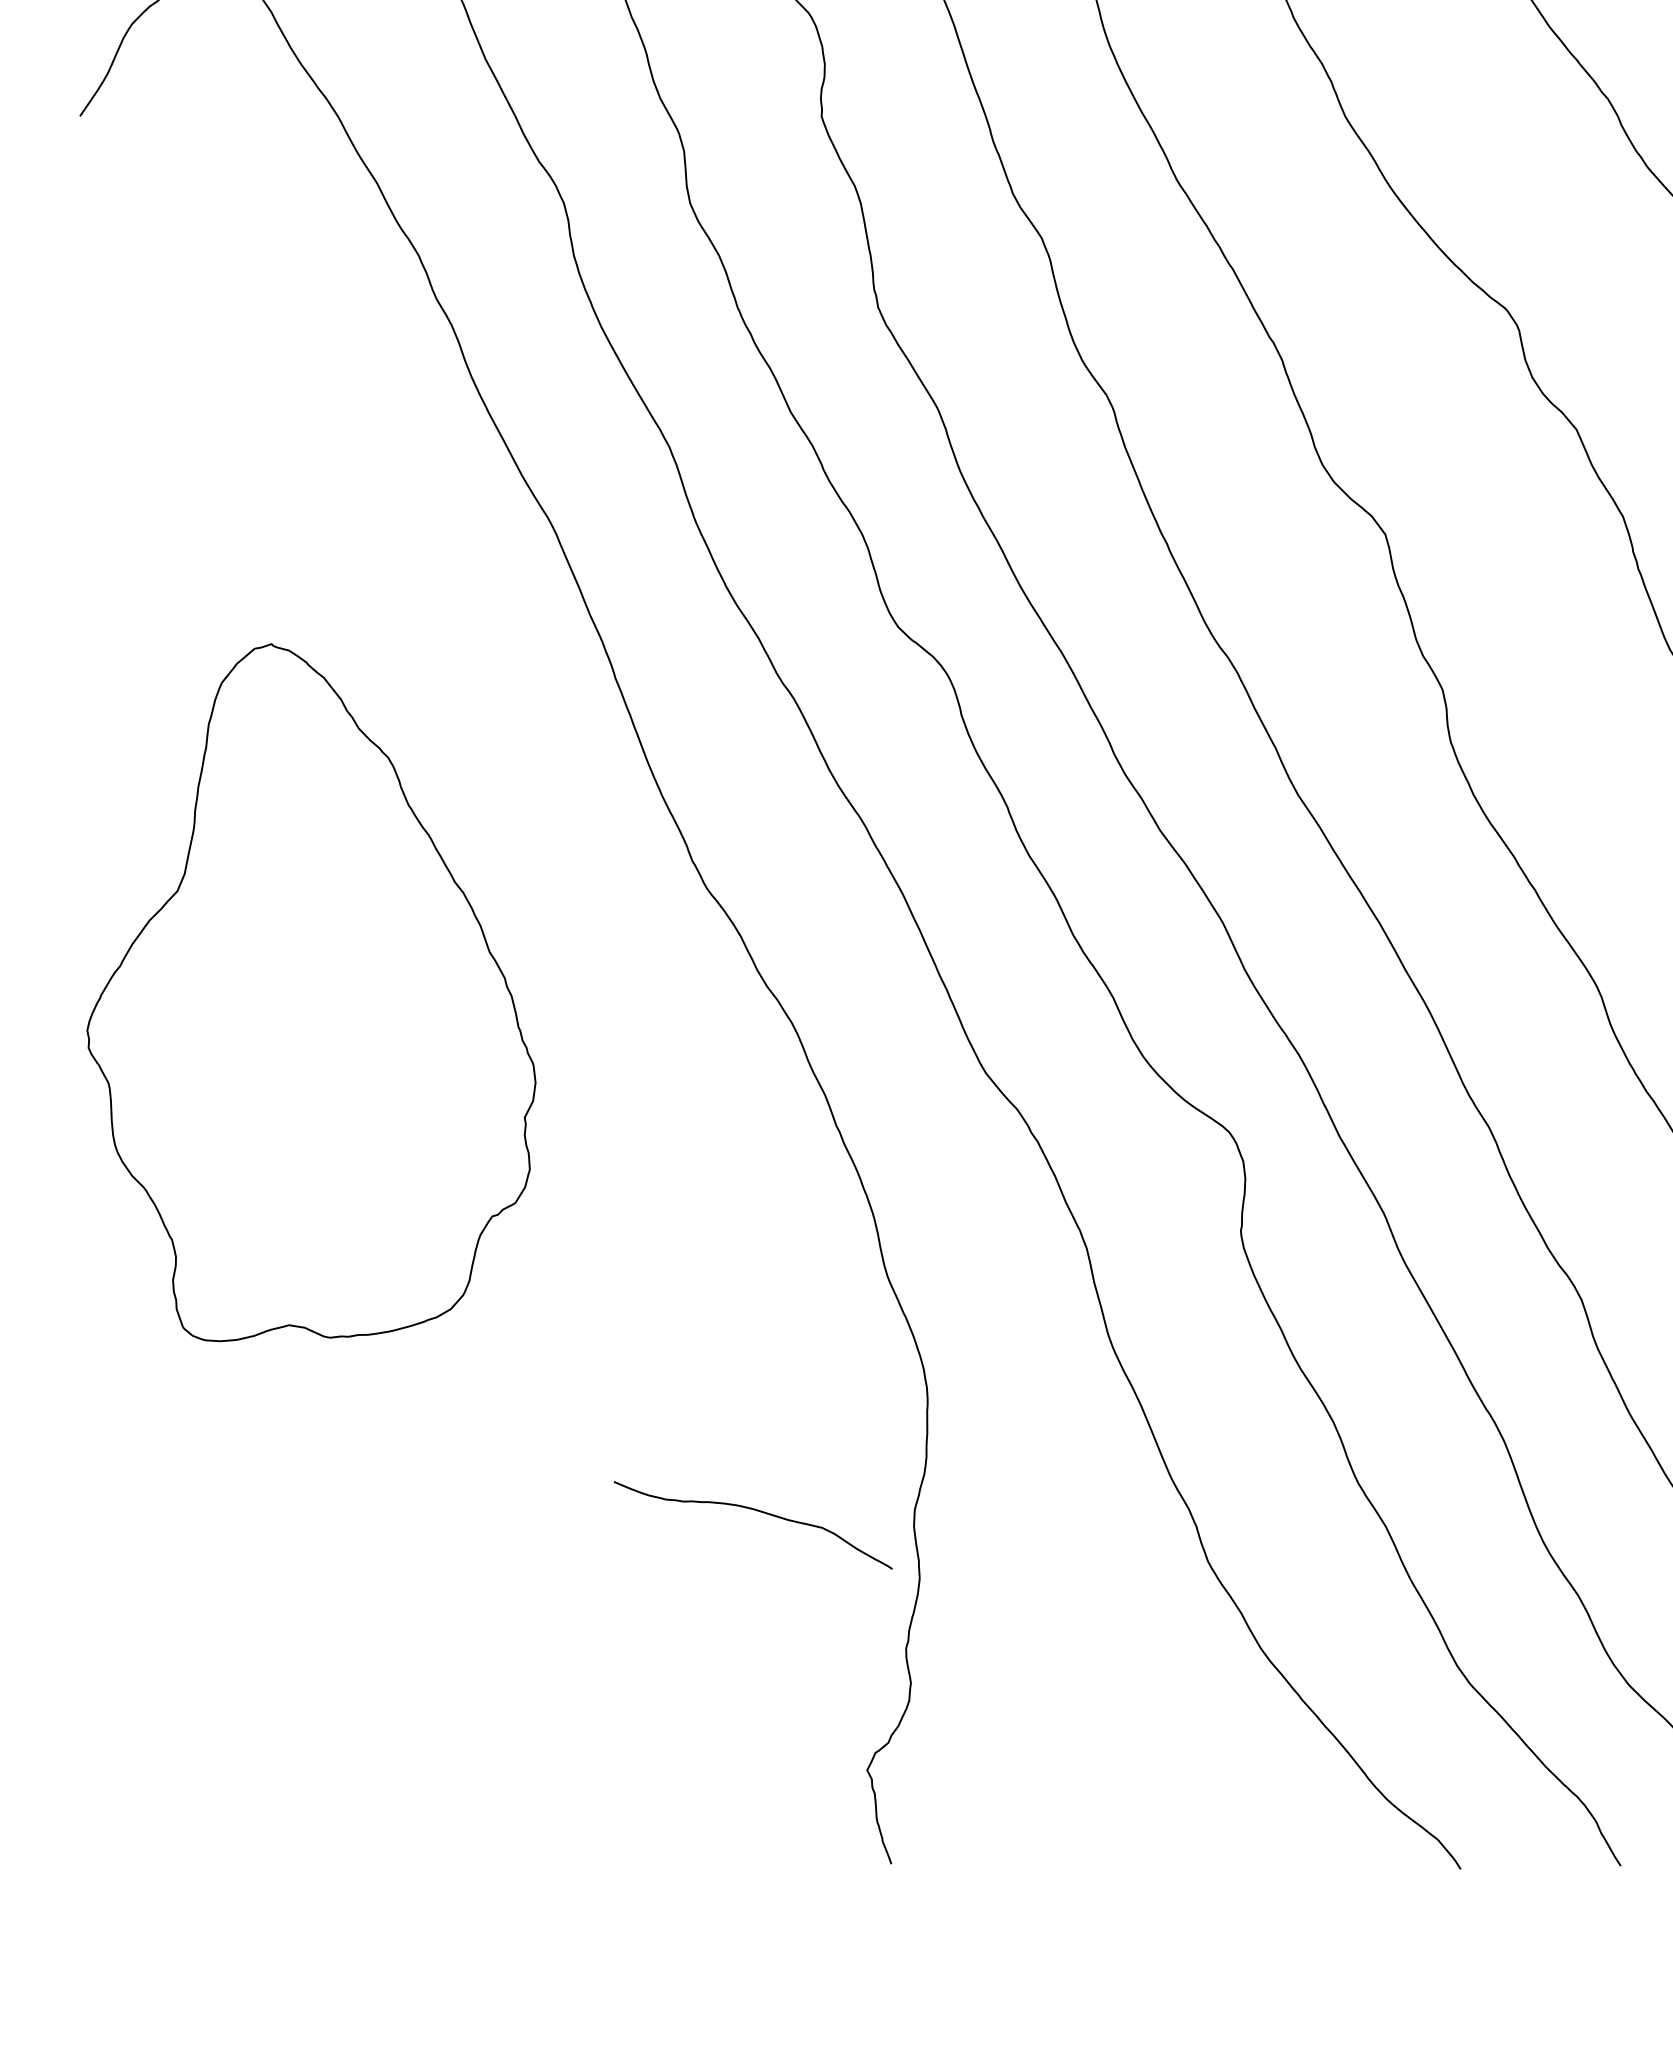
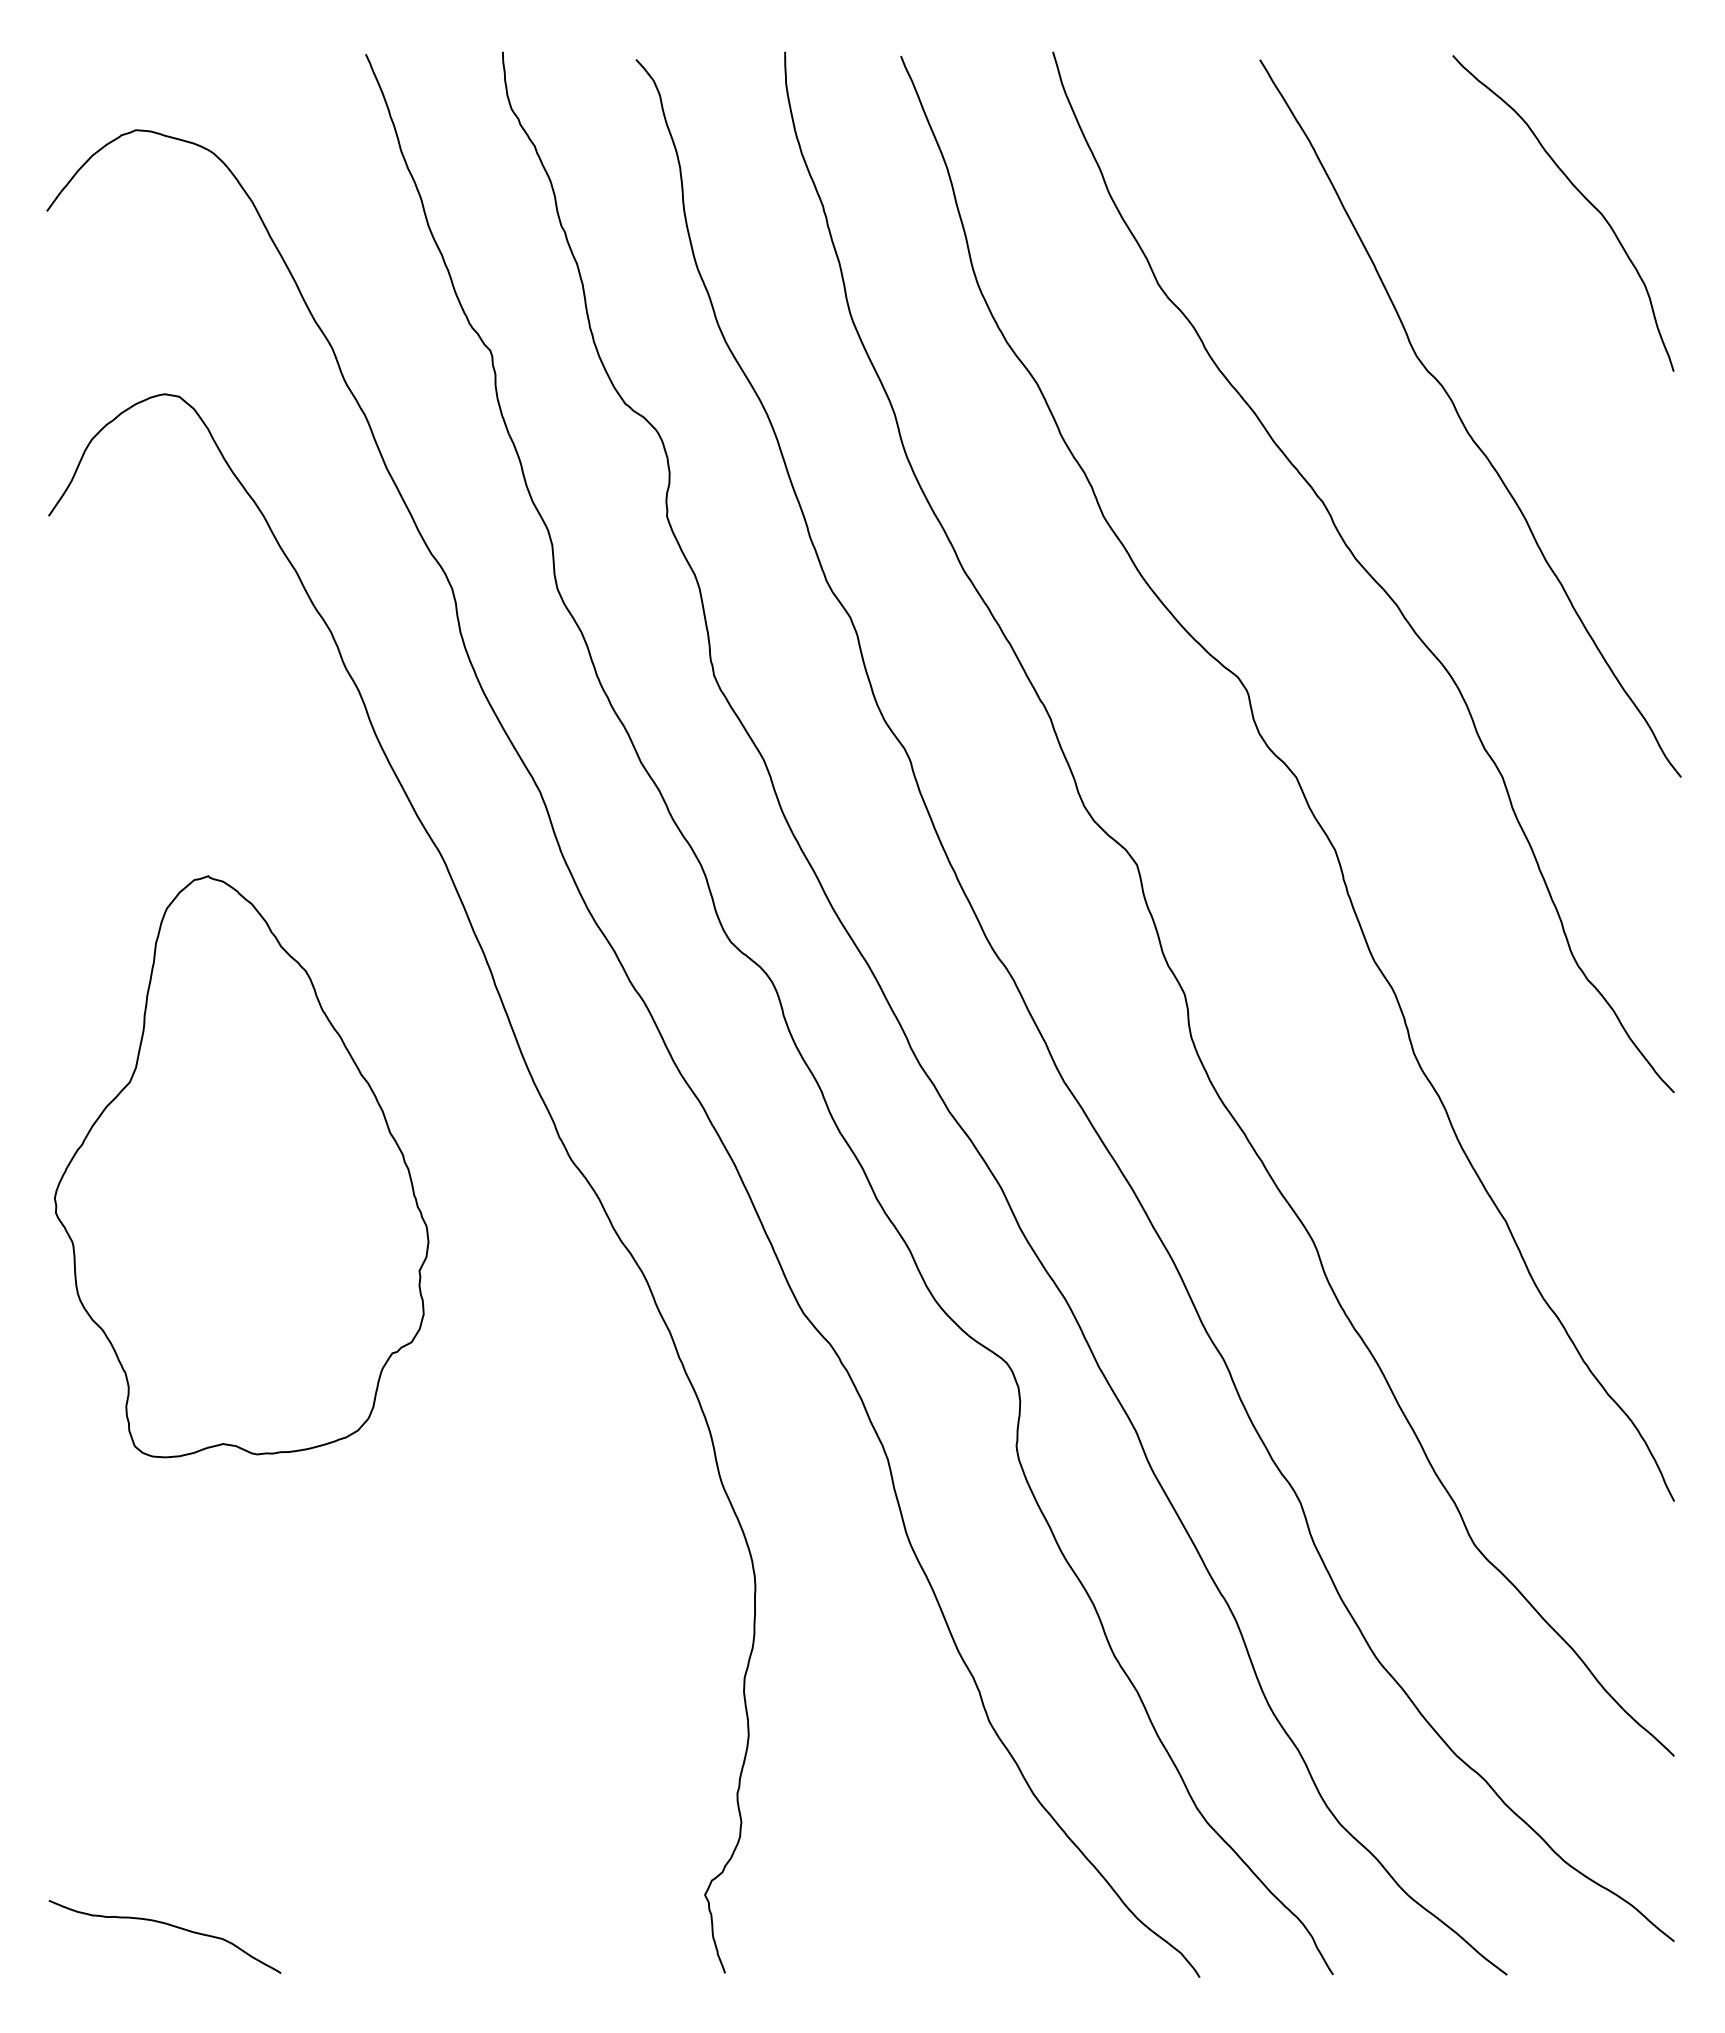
part: (311, 992) -> (241, 1166), moved
curve: (756, 1511) -> (167, 1925), moved

